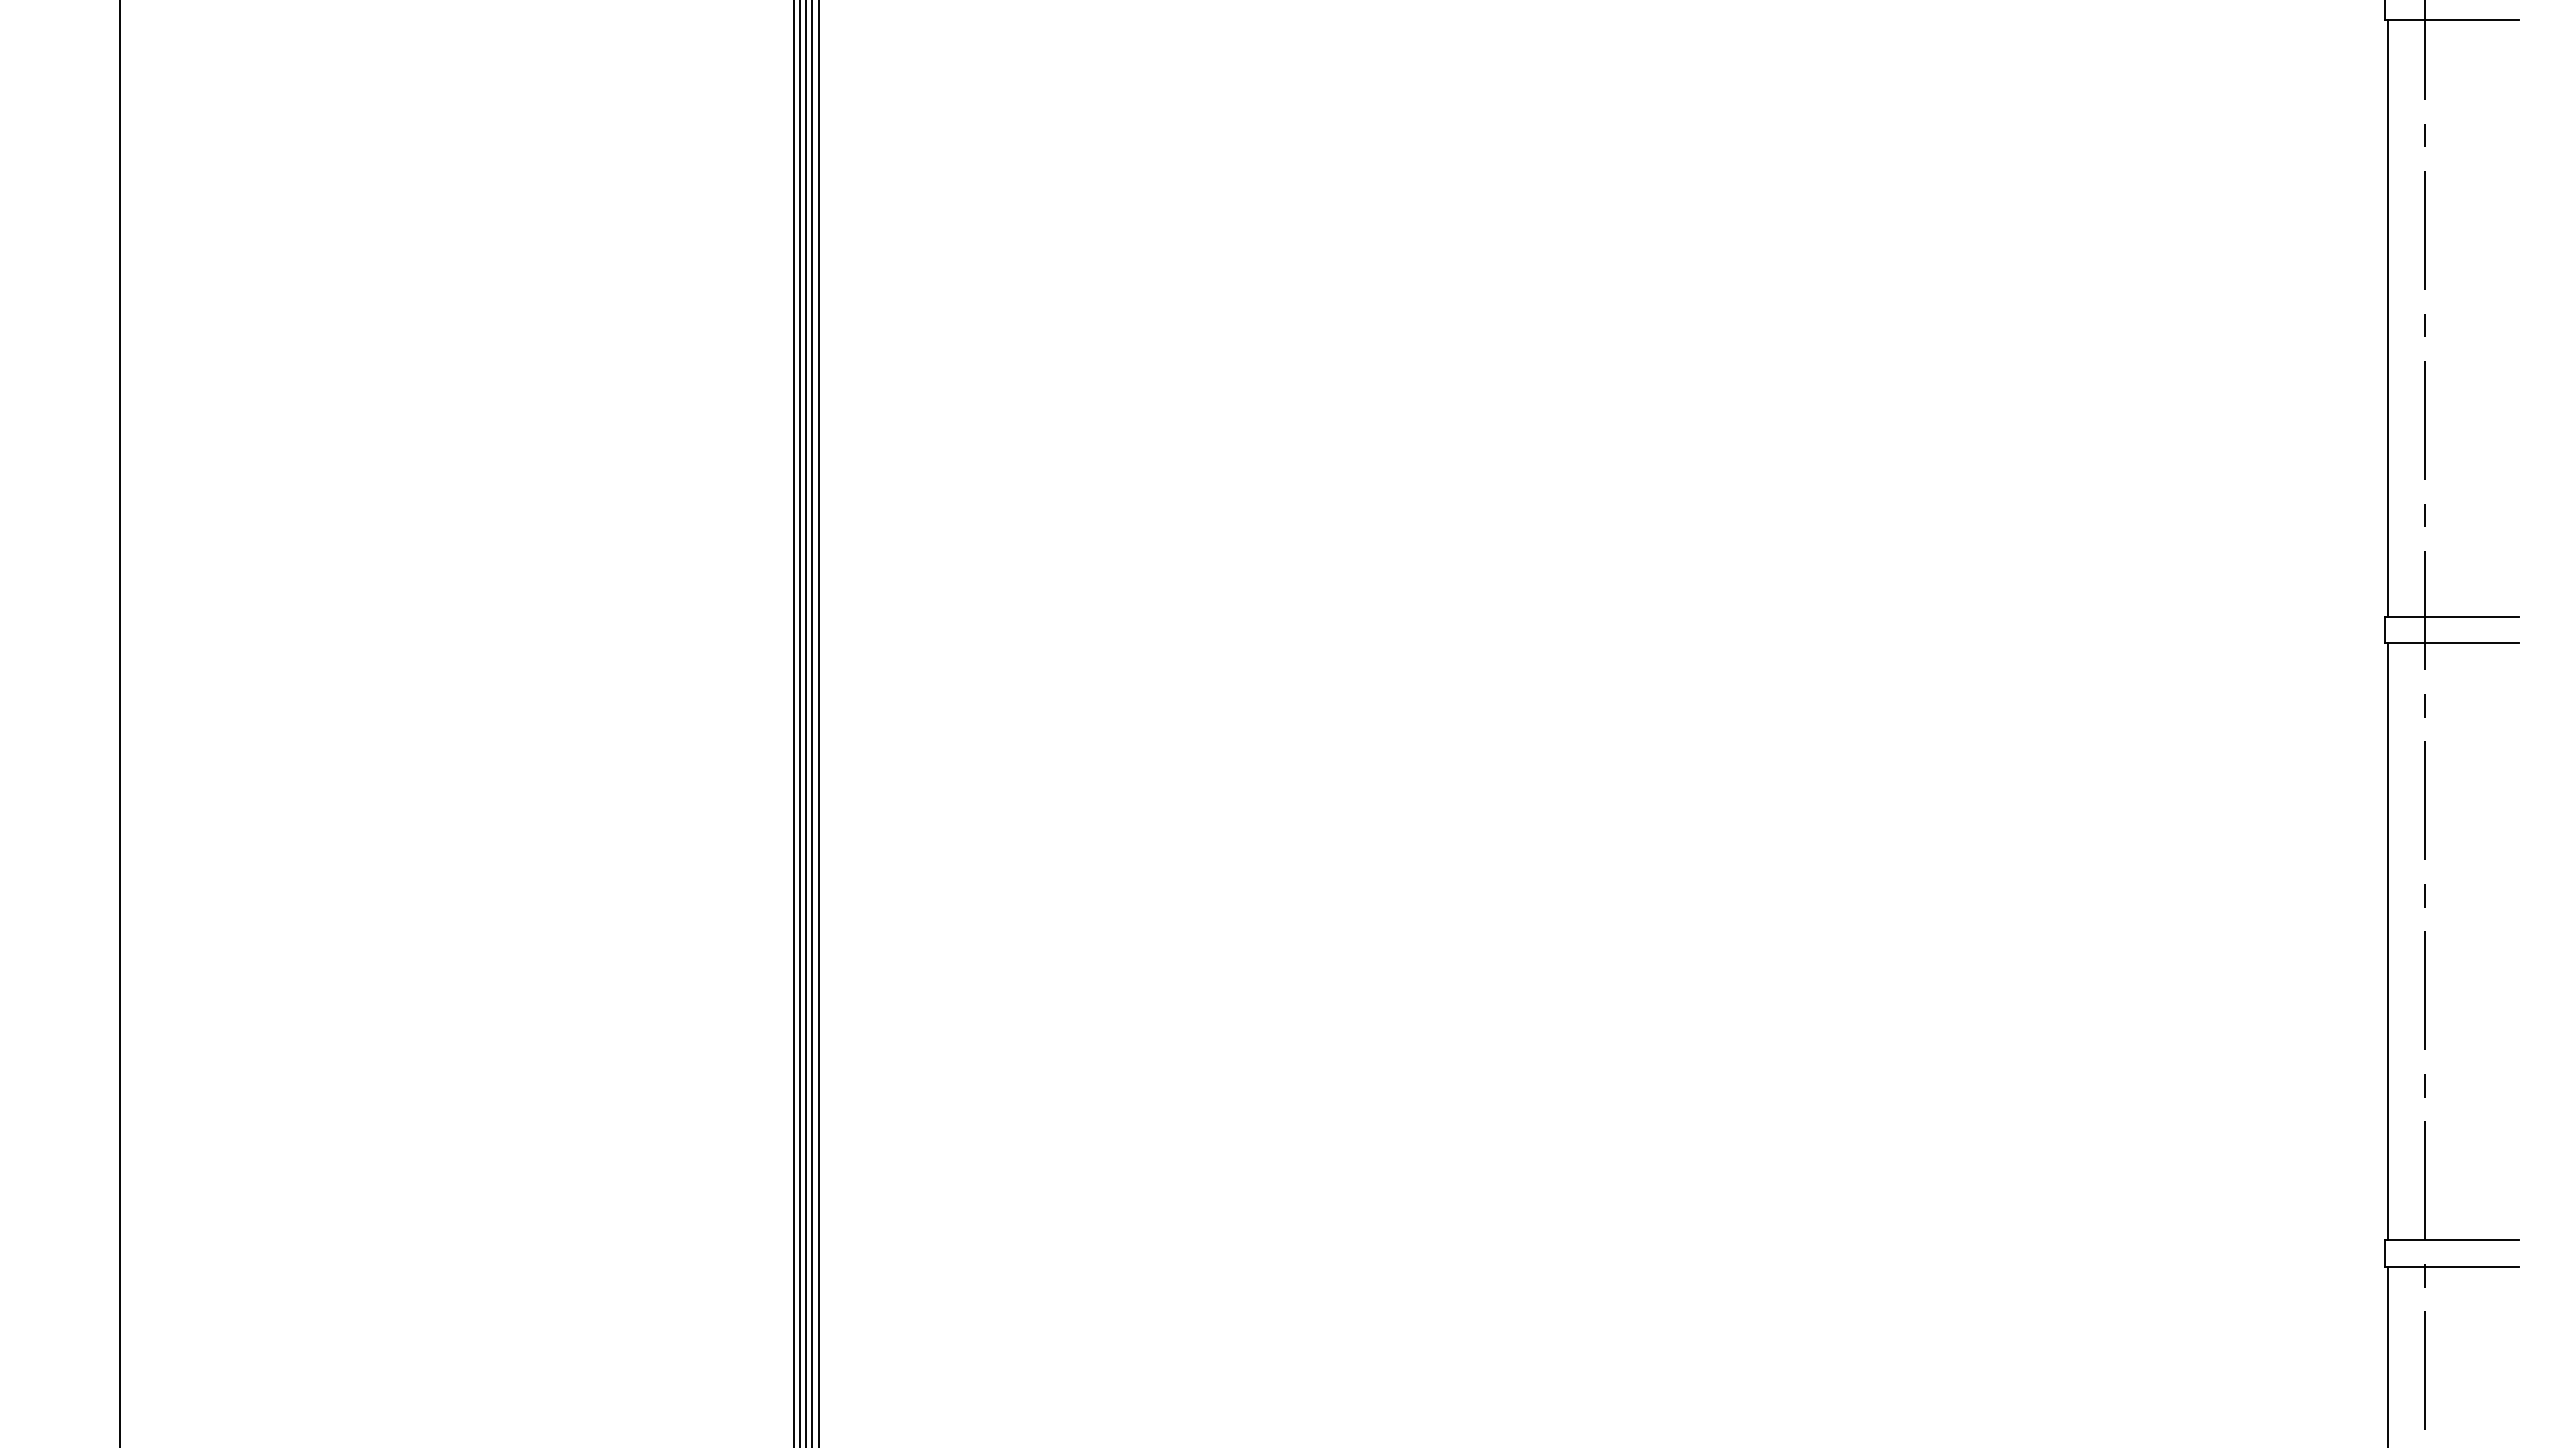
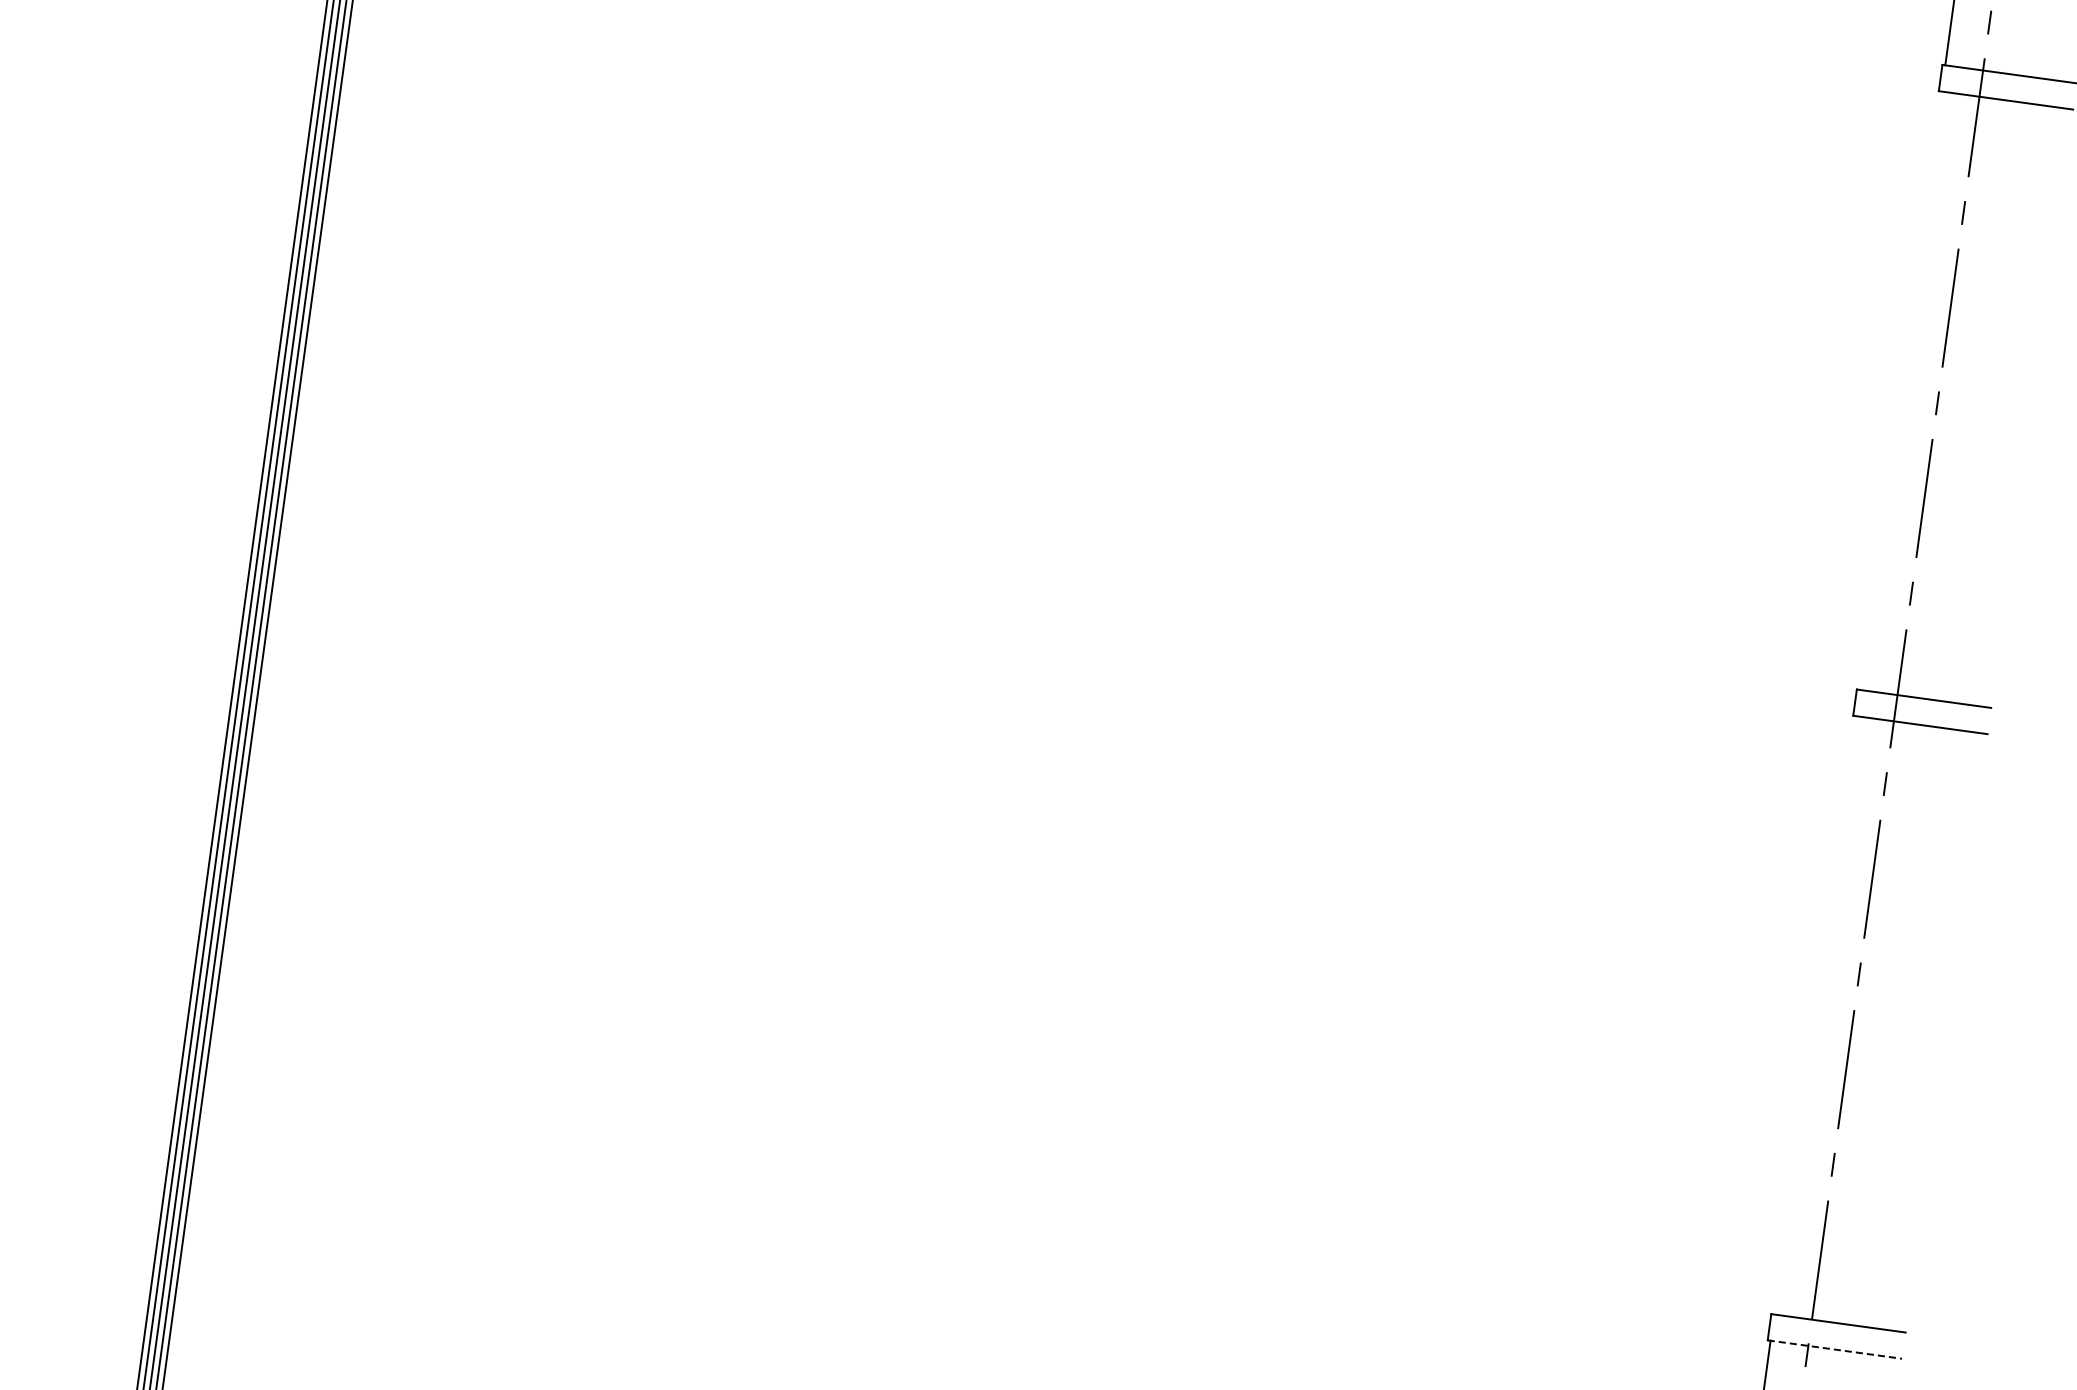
line: (2387, 317) -> (1900, 390), removed
line: (2387, 941) -> (1814, 1015), removed
line: (2452, 1266) -> (1835, 1349), solid -> dashed

